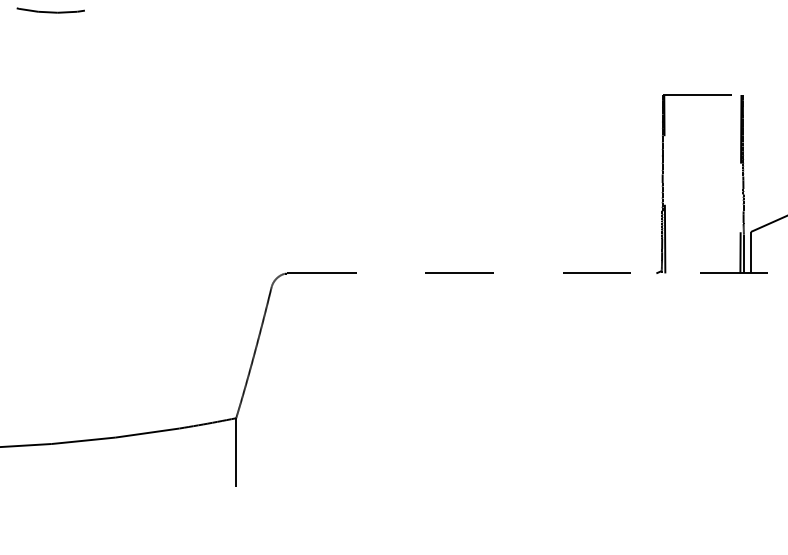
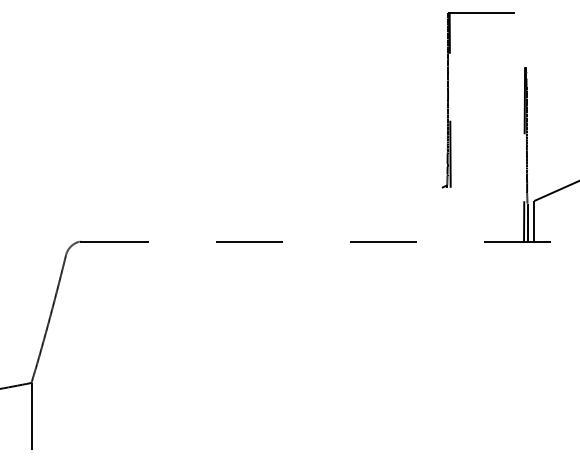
part: (663, 183) -> (448, 99), moved

